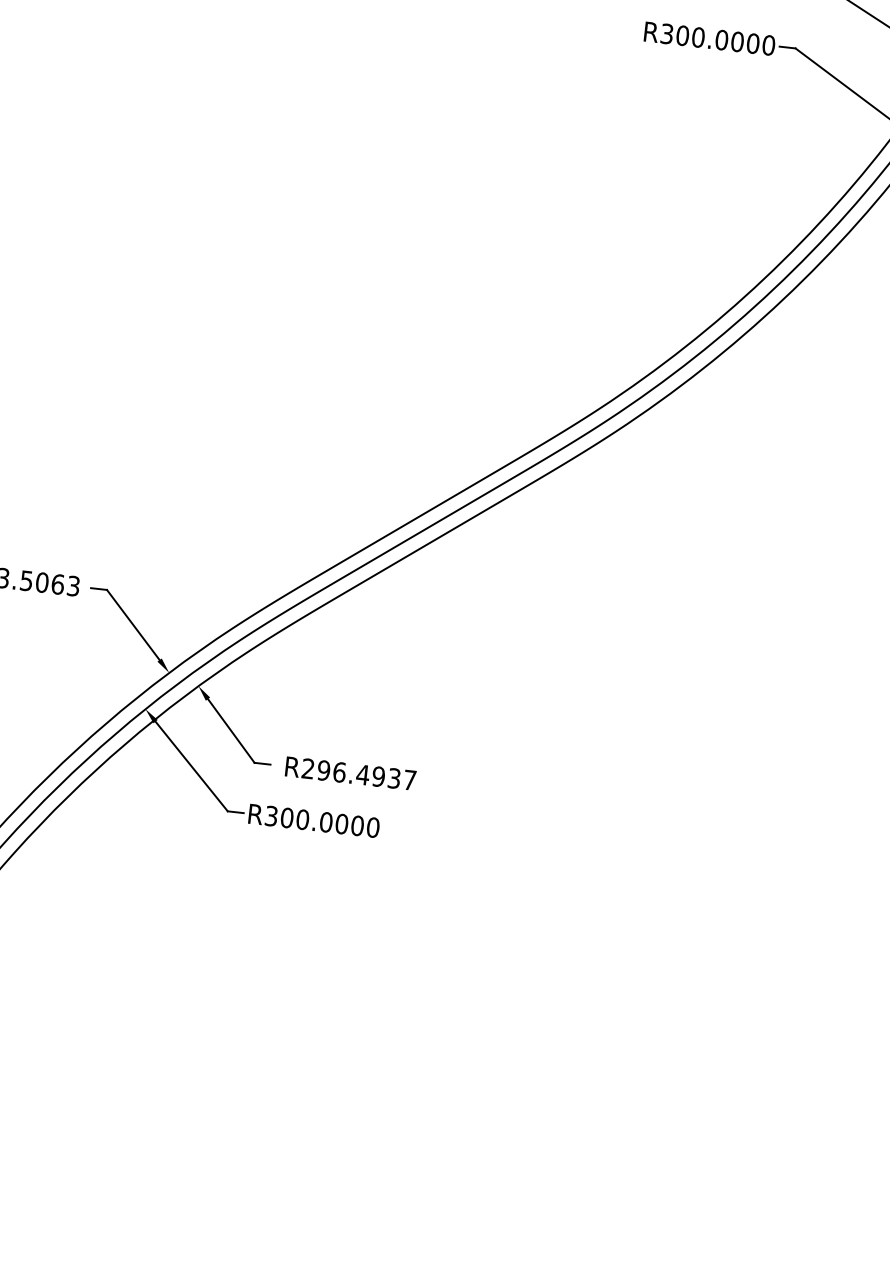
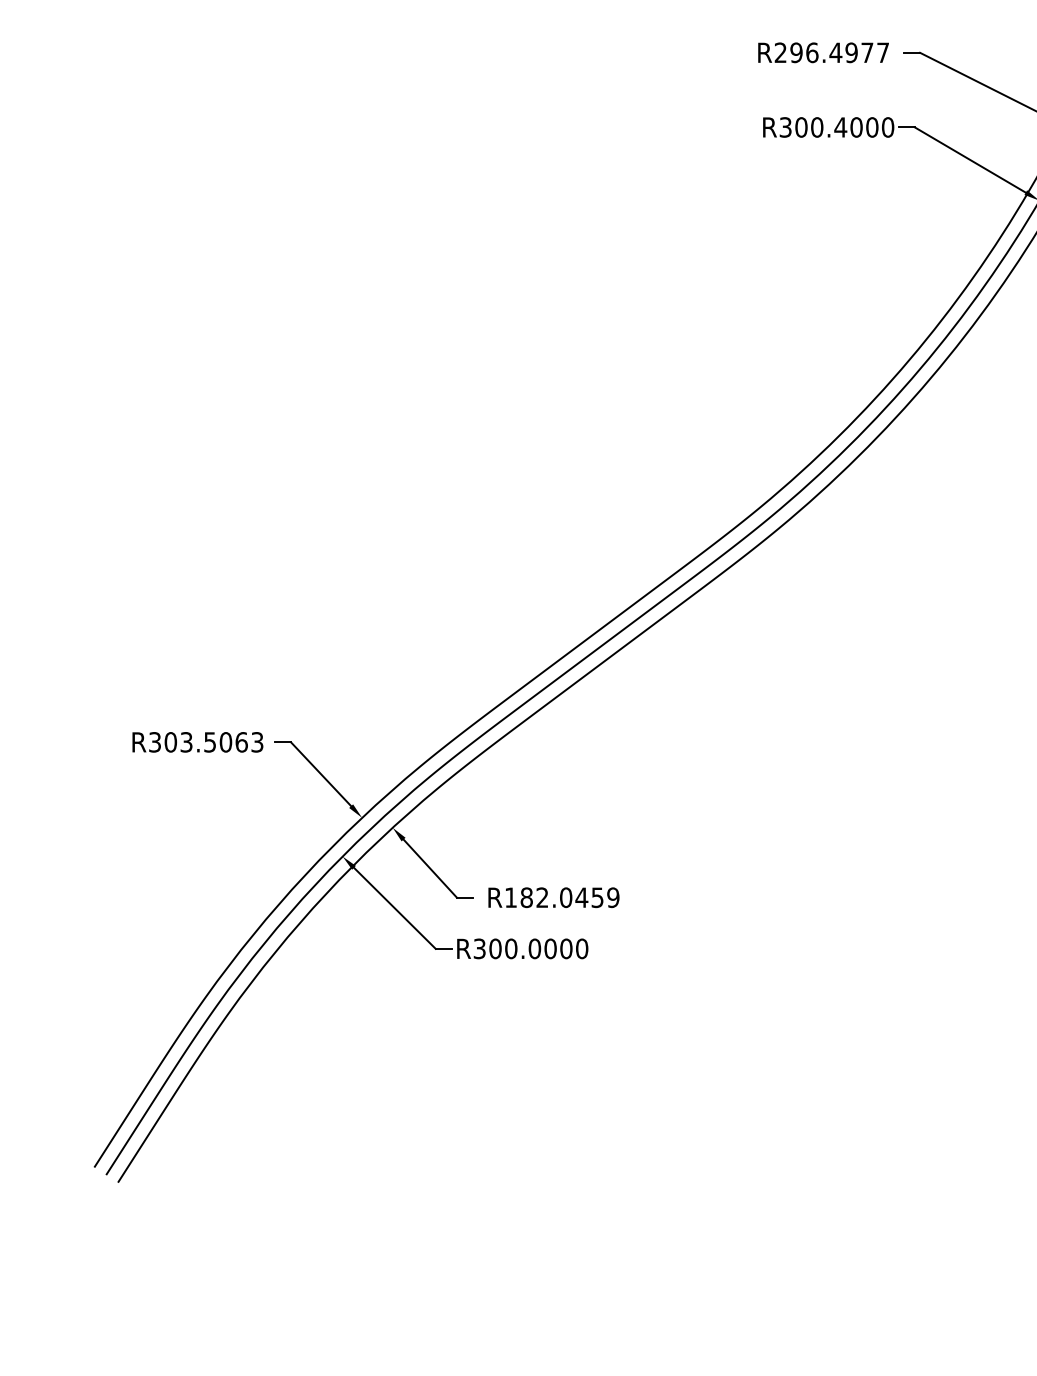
text: (721, 40) -> (840, 127), R300.0000 -> R300.4000
text: (359, 774) -> (562, 897), R296.4937 -> R182.0459

